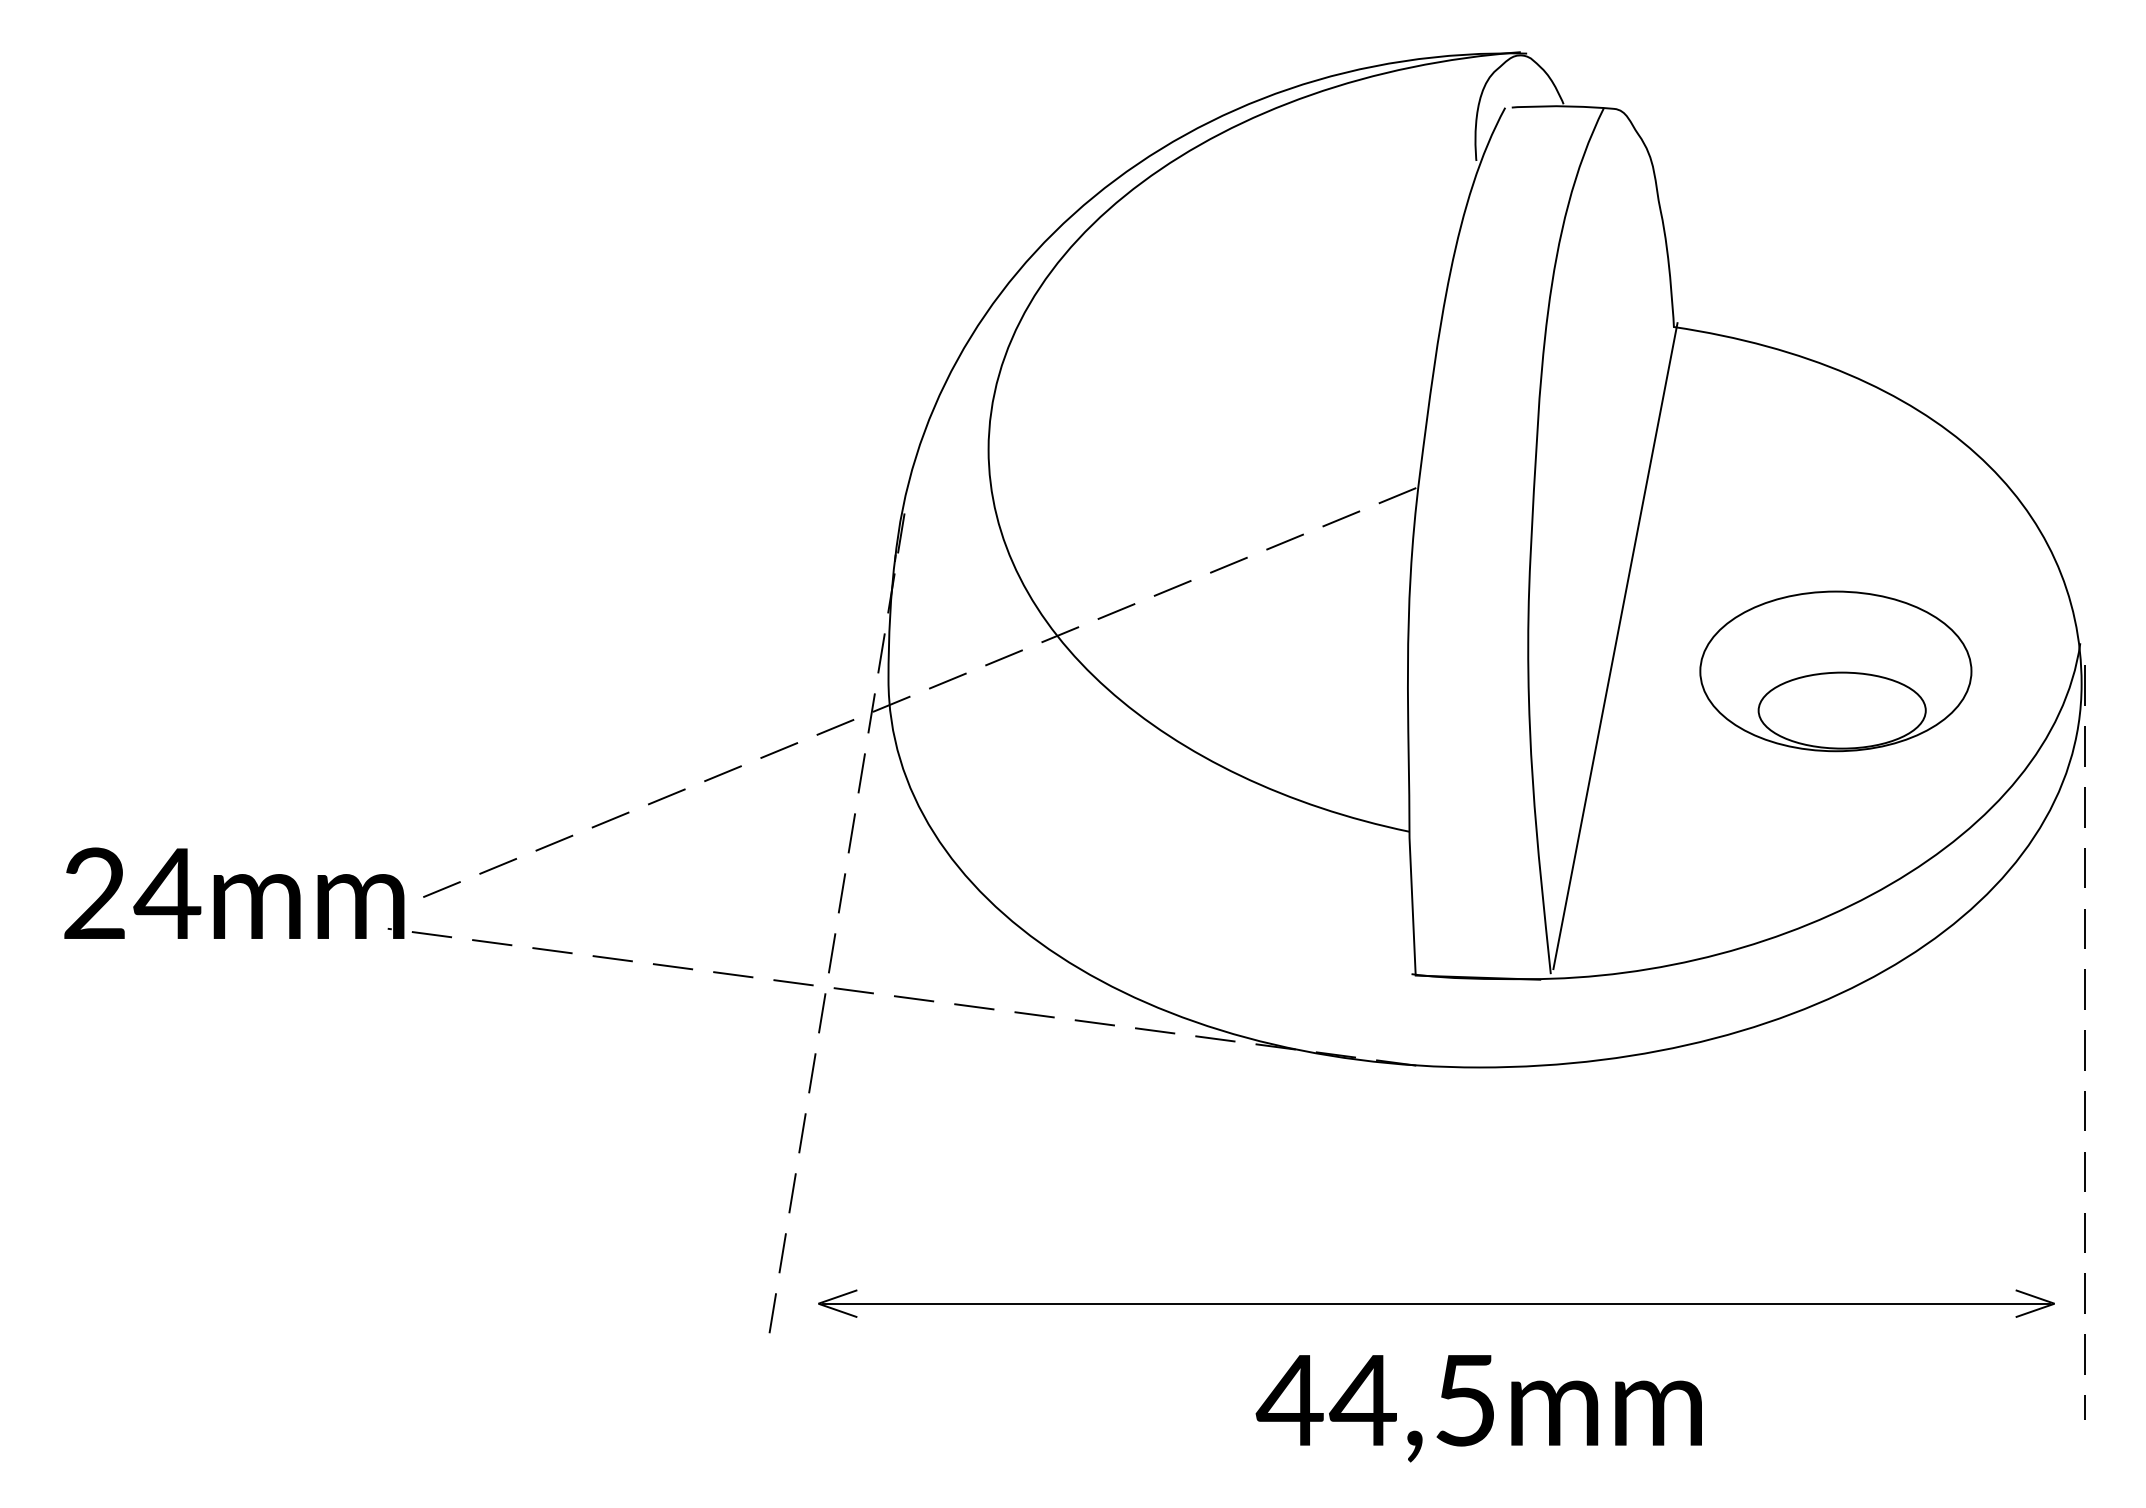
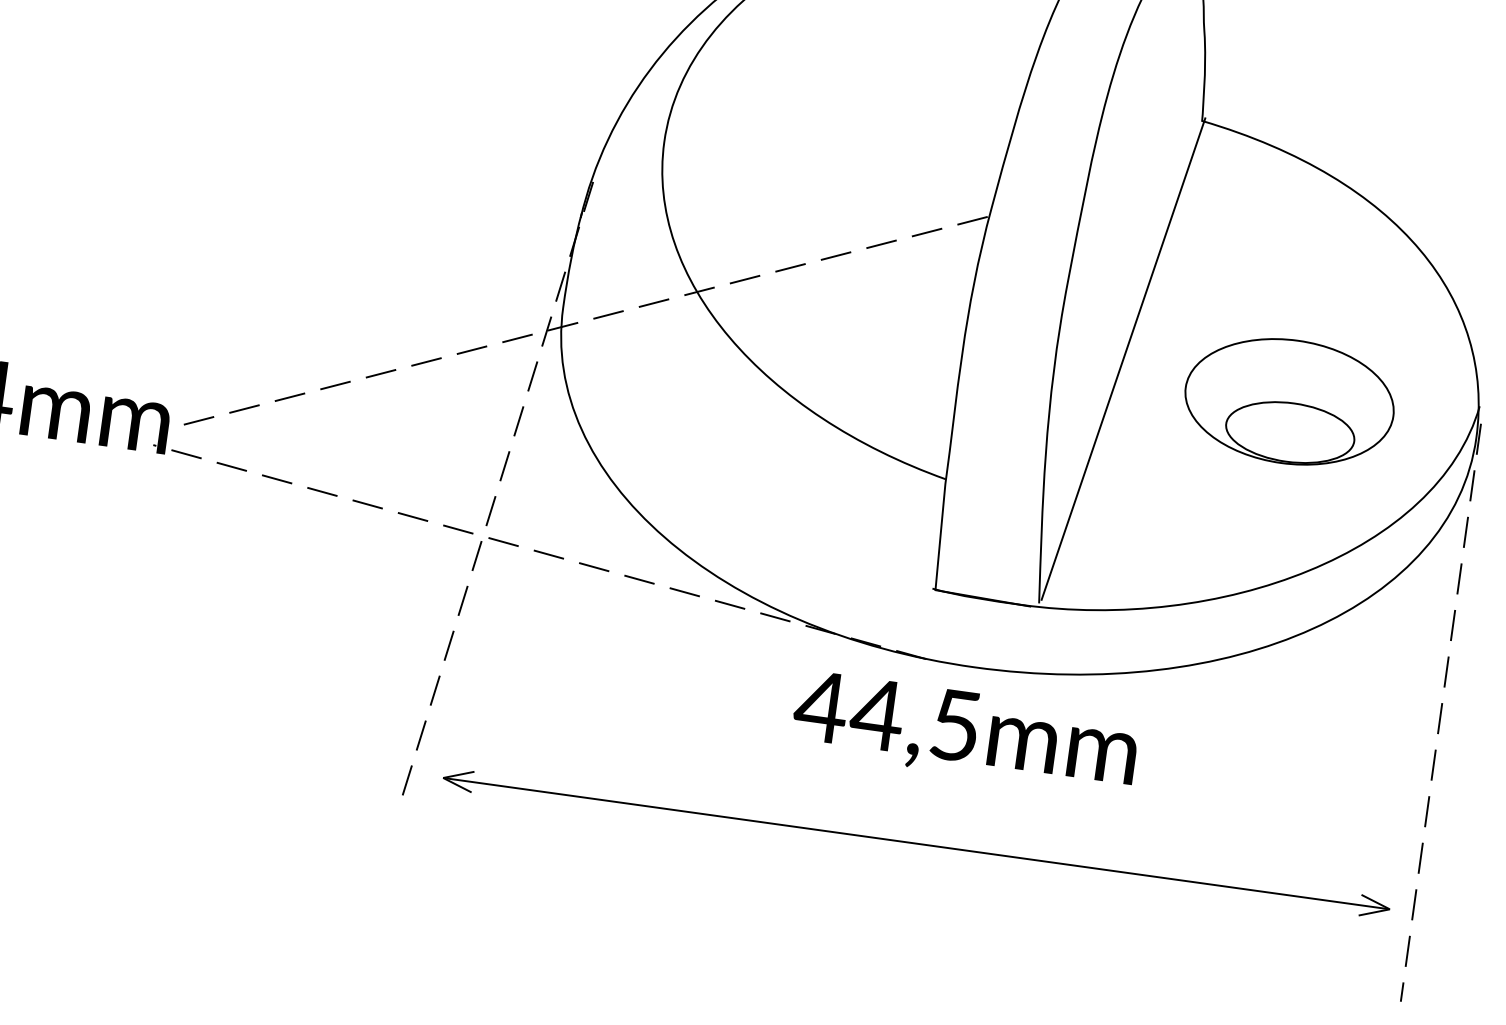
part: (1478, 1408) -> (964, 733), moved

